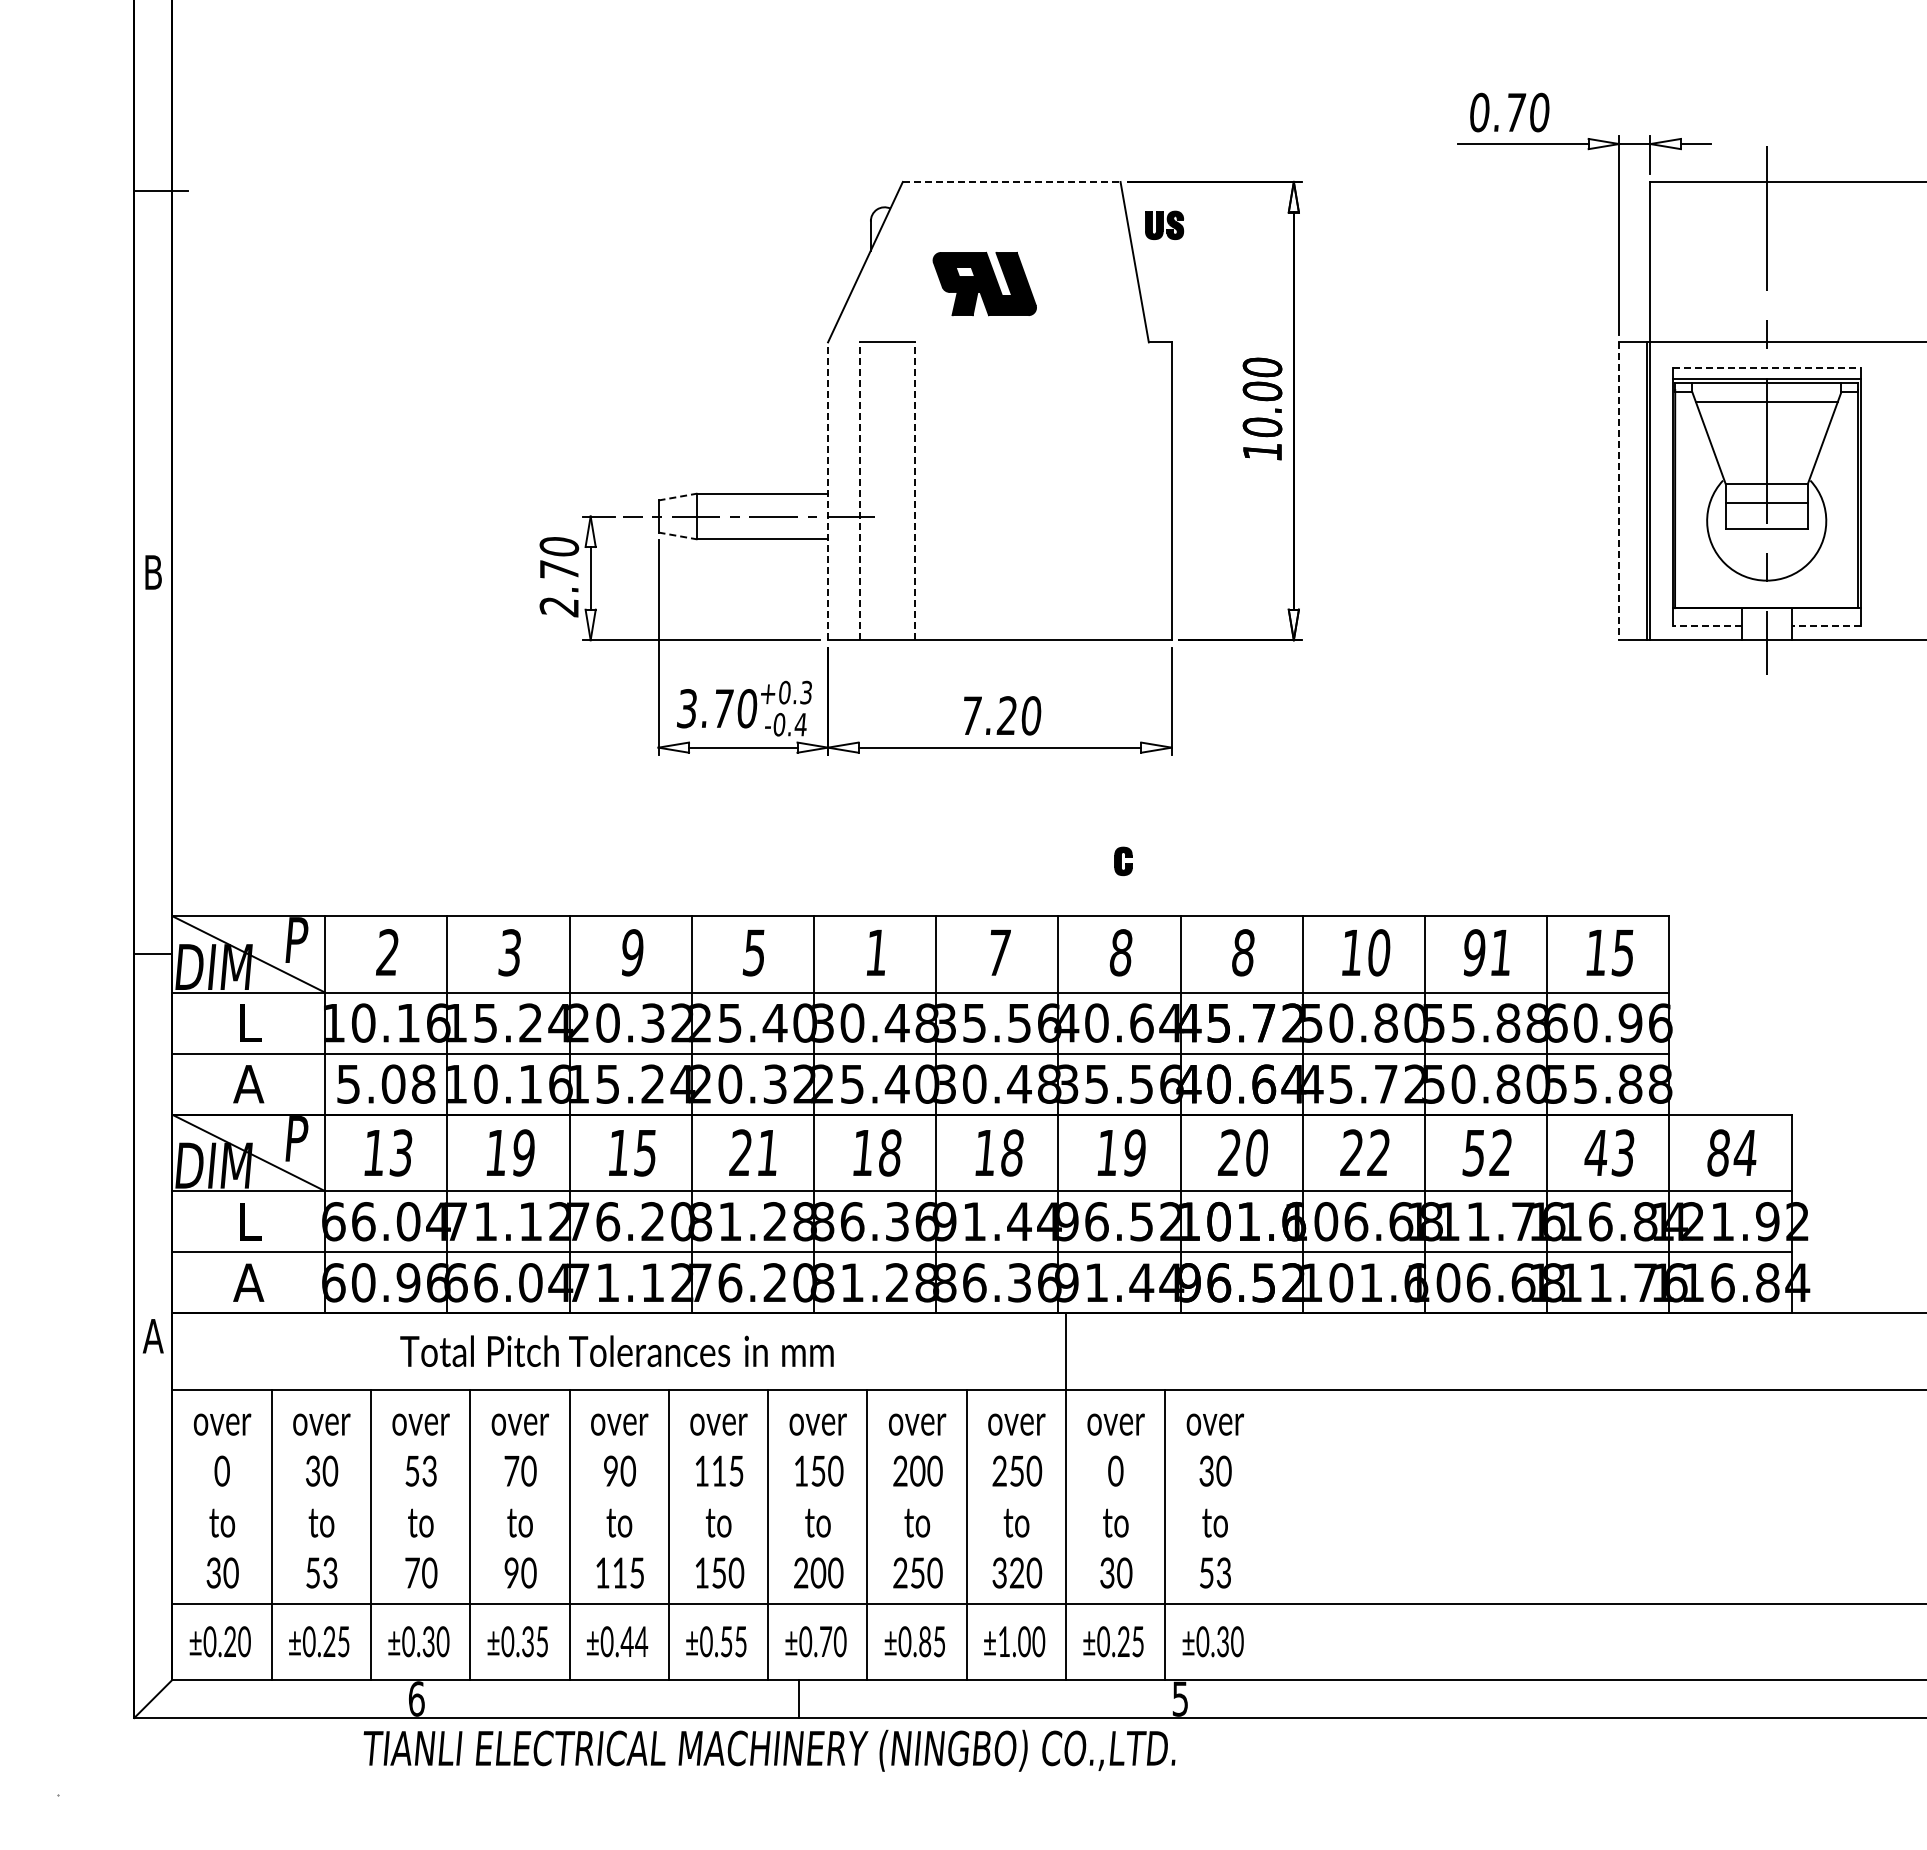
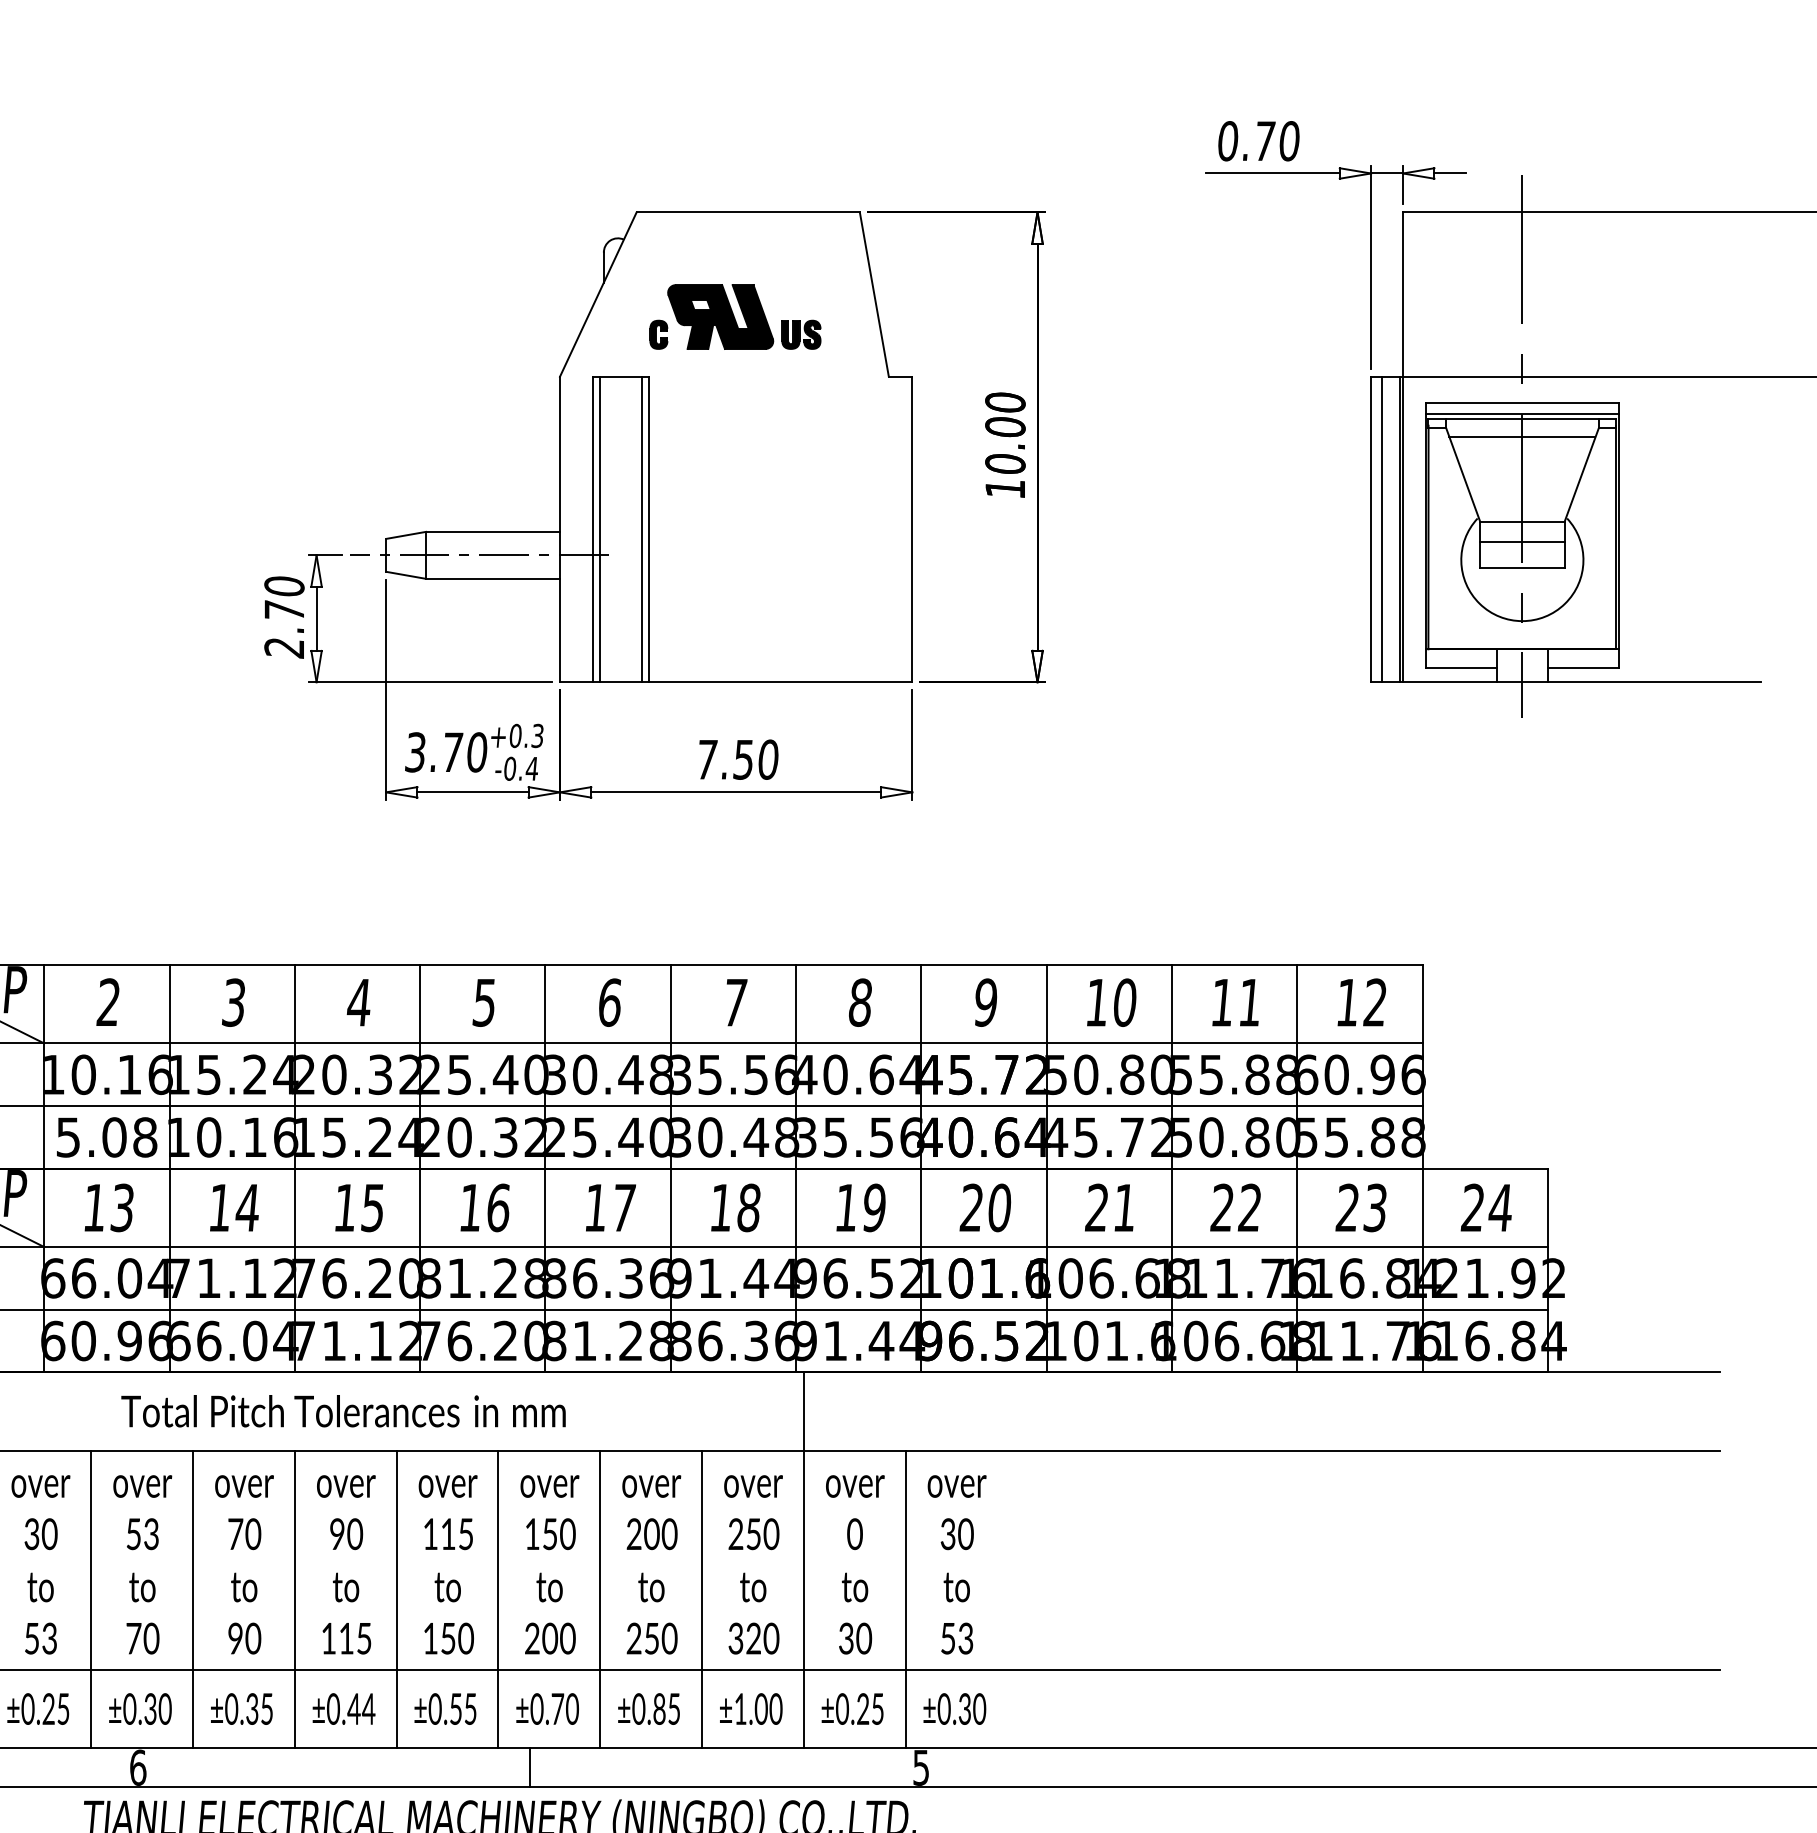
line: (1011, 181) -> (748, 211), dashed -> solid
part: (1164, 225) -> (801, 334), moved
line: (1766, 367) -> (1522, 402), dashed -> solid
line: (828, 491) -> (560, 529), dashed -> solid
line: (860, 491) -> (593, 529), dashed -> solid
line: (867, 491) -> (600, 529), added
line: (908, 491) -> (642, 529), added
line: (914, 491) -> (648, 529), dashed -> solid
line: (1619, 491) -> (1371, 529), dashed -> solid
line: (1629, 491) -> (1381, 529), added
line: (678, 497) -> (406, 535), dashed -> solid
line: (678, 535) -> (406, 574), dashed -> solid
line: (1706, 626) -> (1460, 668), dashed -> solid
line: (1825, 626) -> (1582, 668), dashed -> solid
text: (1006, 715) -> (742, 759), 7.20 -> 7.50
part: (1123, 861) -> (658, 334), moved
text: (631, 952) -> (358, 1002), 9 -> 4
text: (876, 952) -> (609, 1002), 1 -> 6
text: (1243, 952) -> (985, 1002), 8 -> 9
text: (1474, 952) -> (1222, 1002), 91 -> 11
text: (1622, 952) -> (1374, 1002), 15 -> 12
text: (522, 1152) -> (246, 1207), 19 -> 14
text: (753, 1152) -> (483, 1207), 21 -> 16
text: (890, 1152) -> (623, 1207), 18 -> 17
text: (1378, 1152) -> (1124, 1207), 22 -> 21
text: (1473, 1152) -> (1221, 1207), 52 -> 22
text: (1595, 1152) -> (1346, 1207), 43 -> 23
text: (1717, 1152) -> (1471, 1207), 84 -> 24

